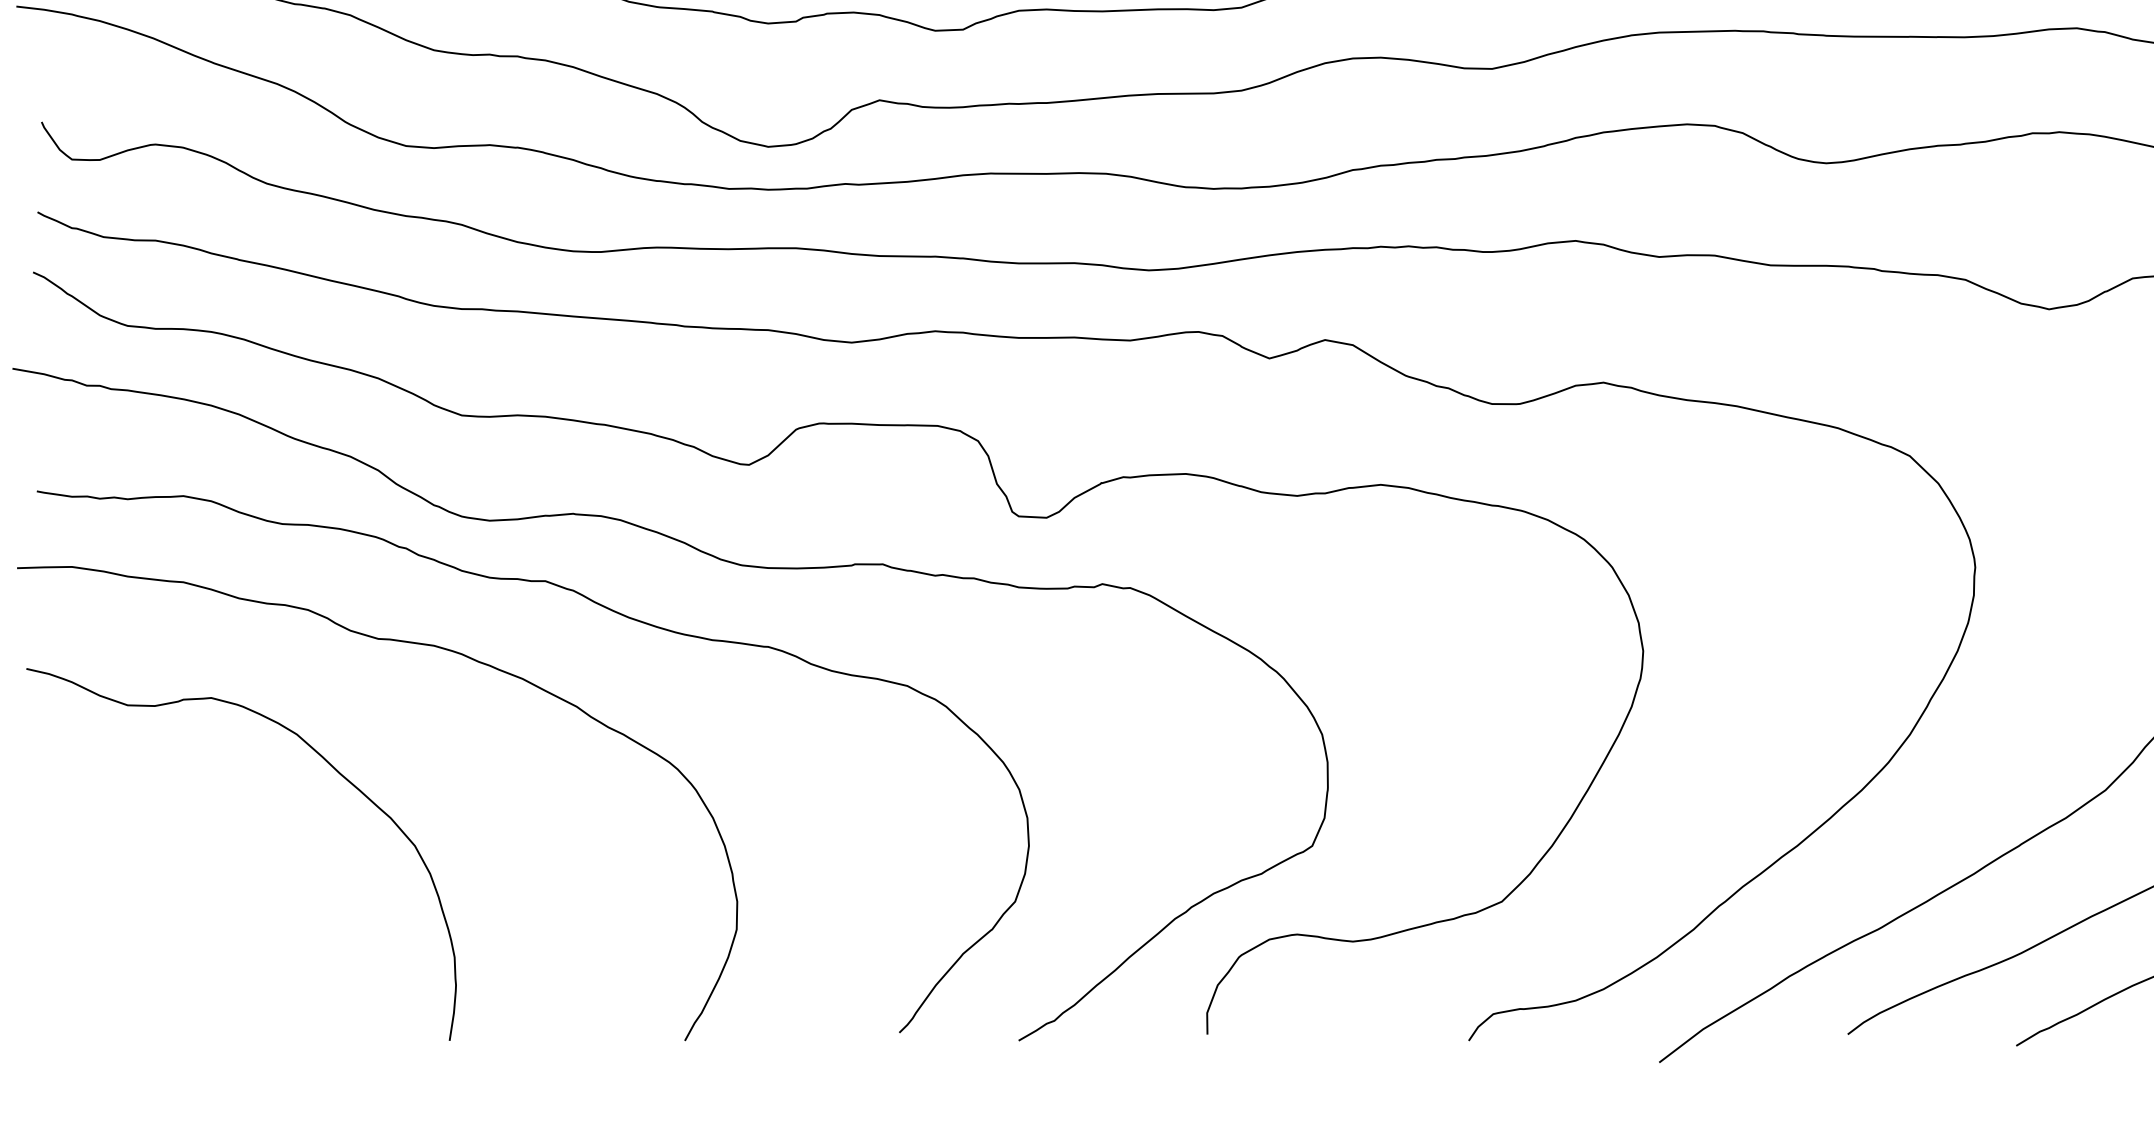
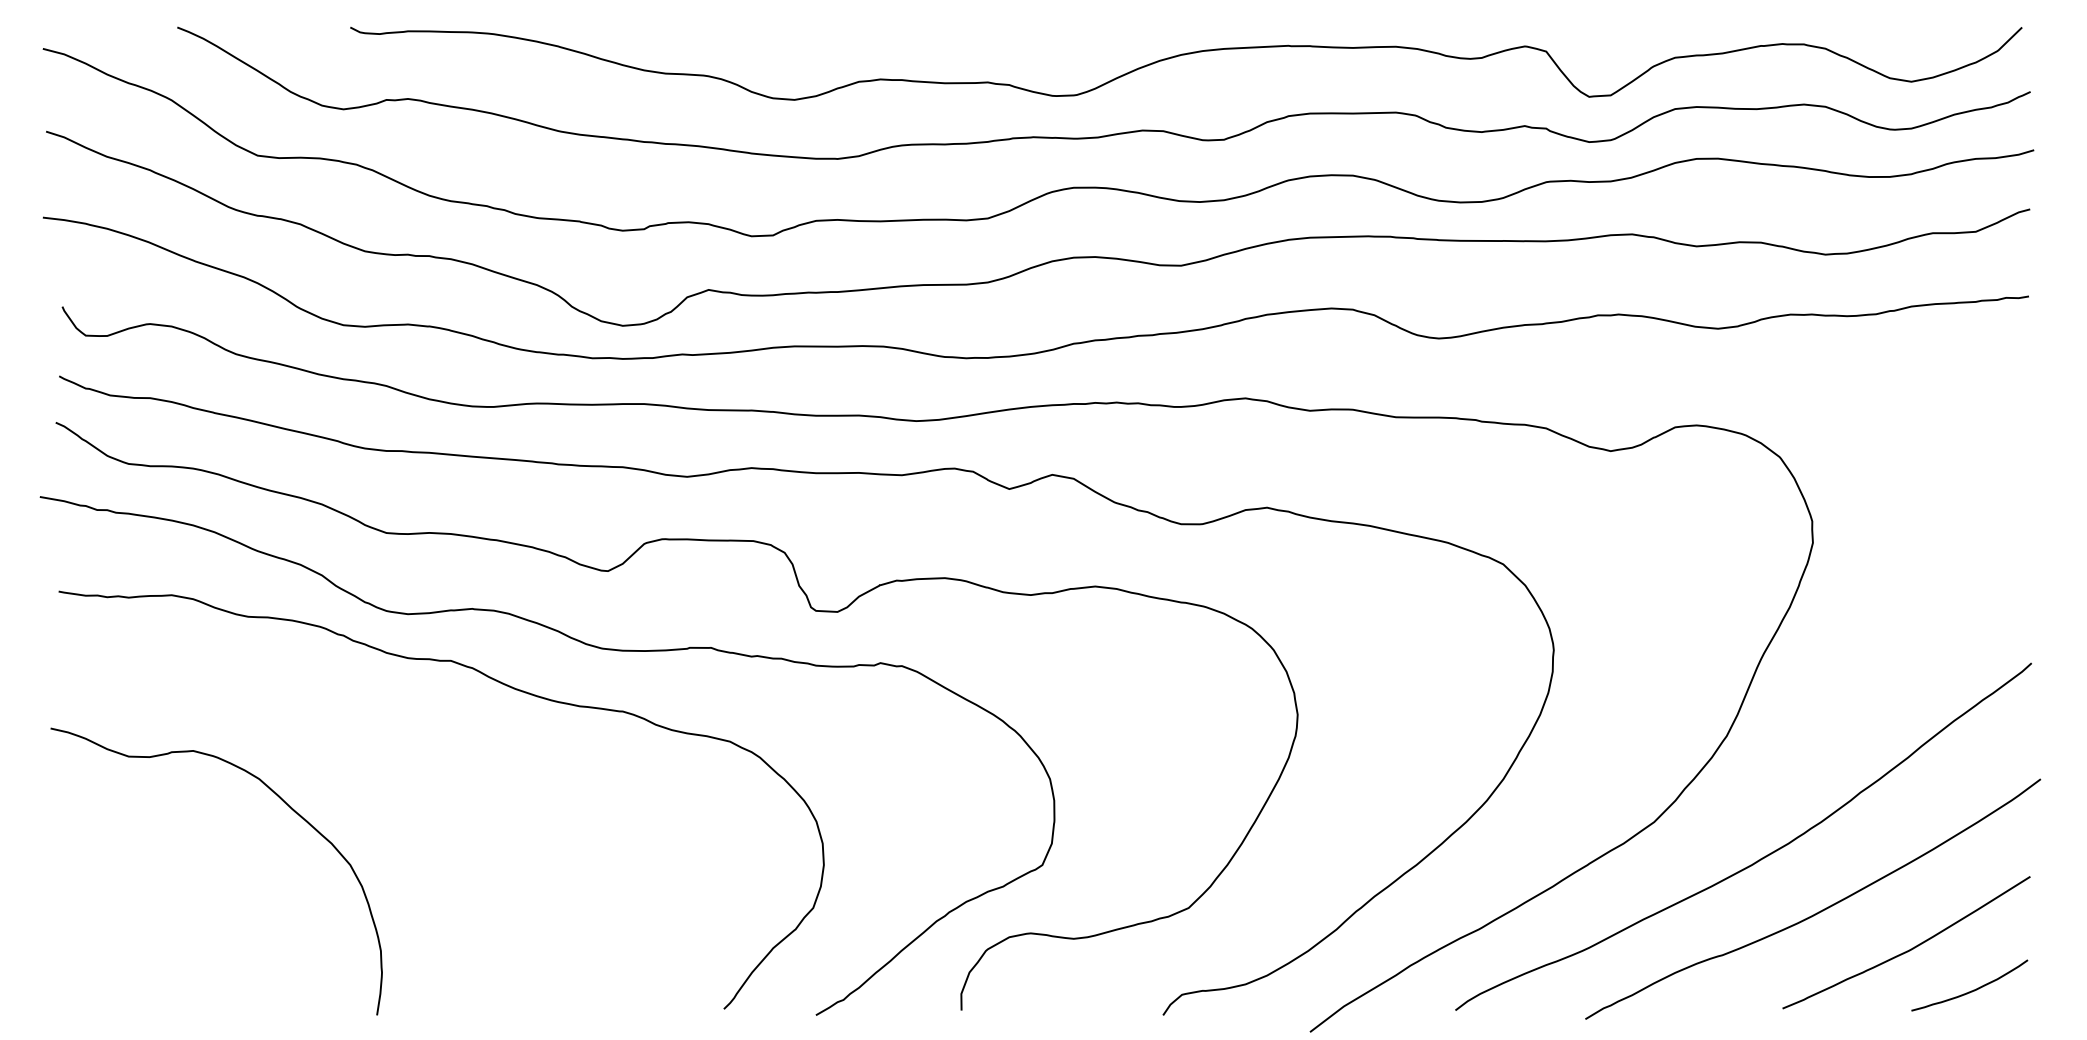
curve: (402, 642) -> (340, 708), removed

